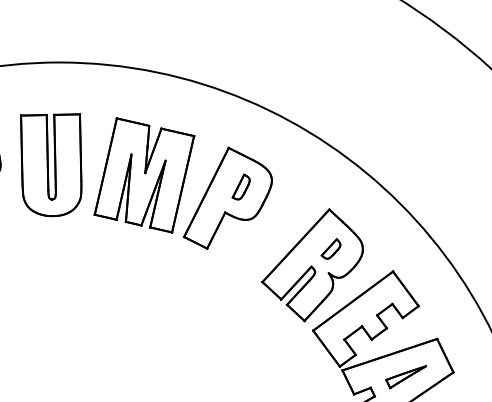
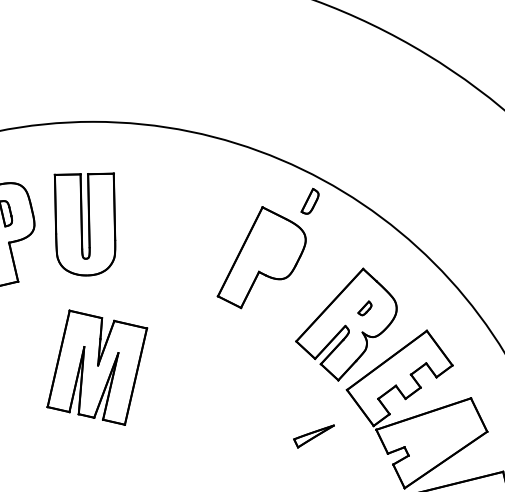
part: (144, 175) -> (97, 367), moved
part: (240, 186) -> (309, 200), moved
part: (330, 249) -> (364, 308), size x0.7
part: (405, 377) -> (313, 436), moved

